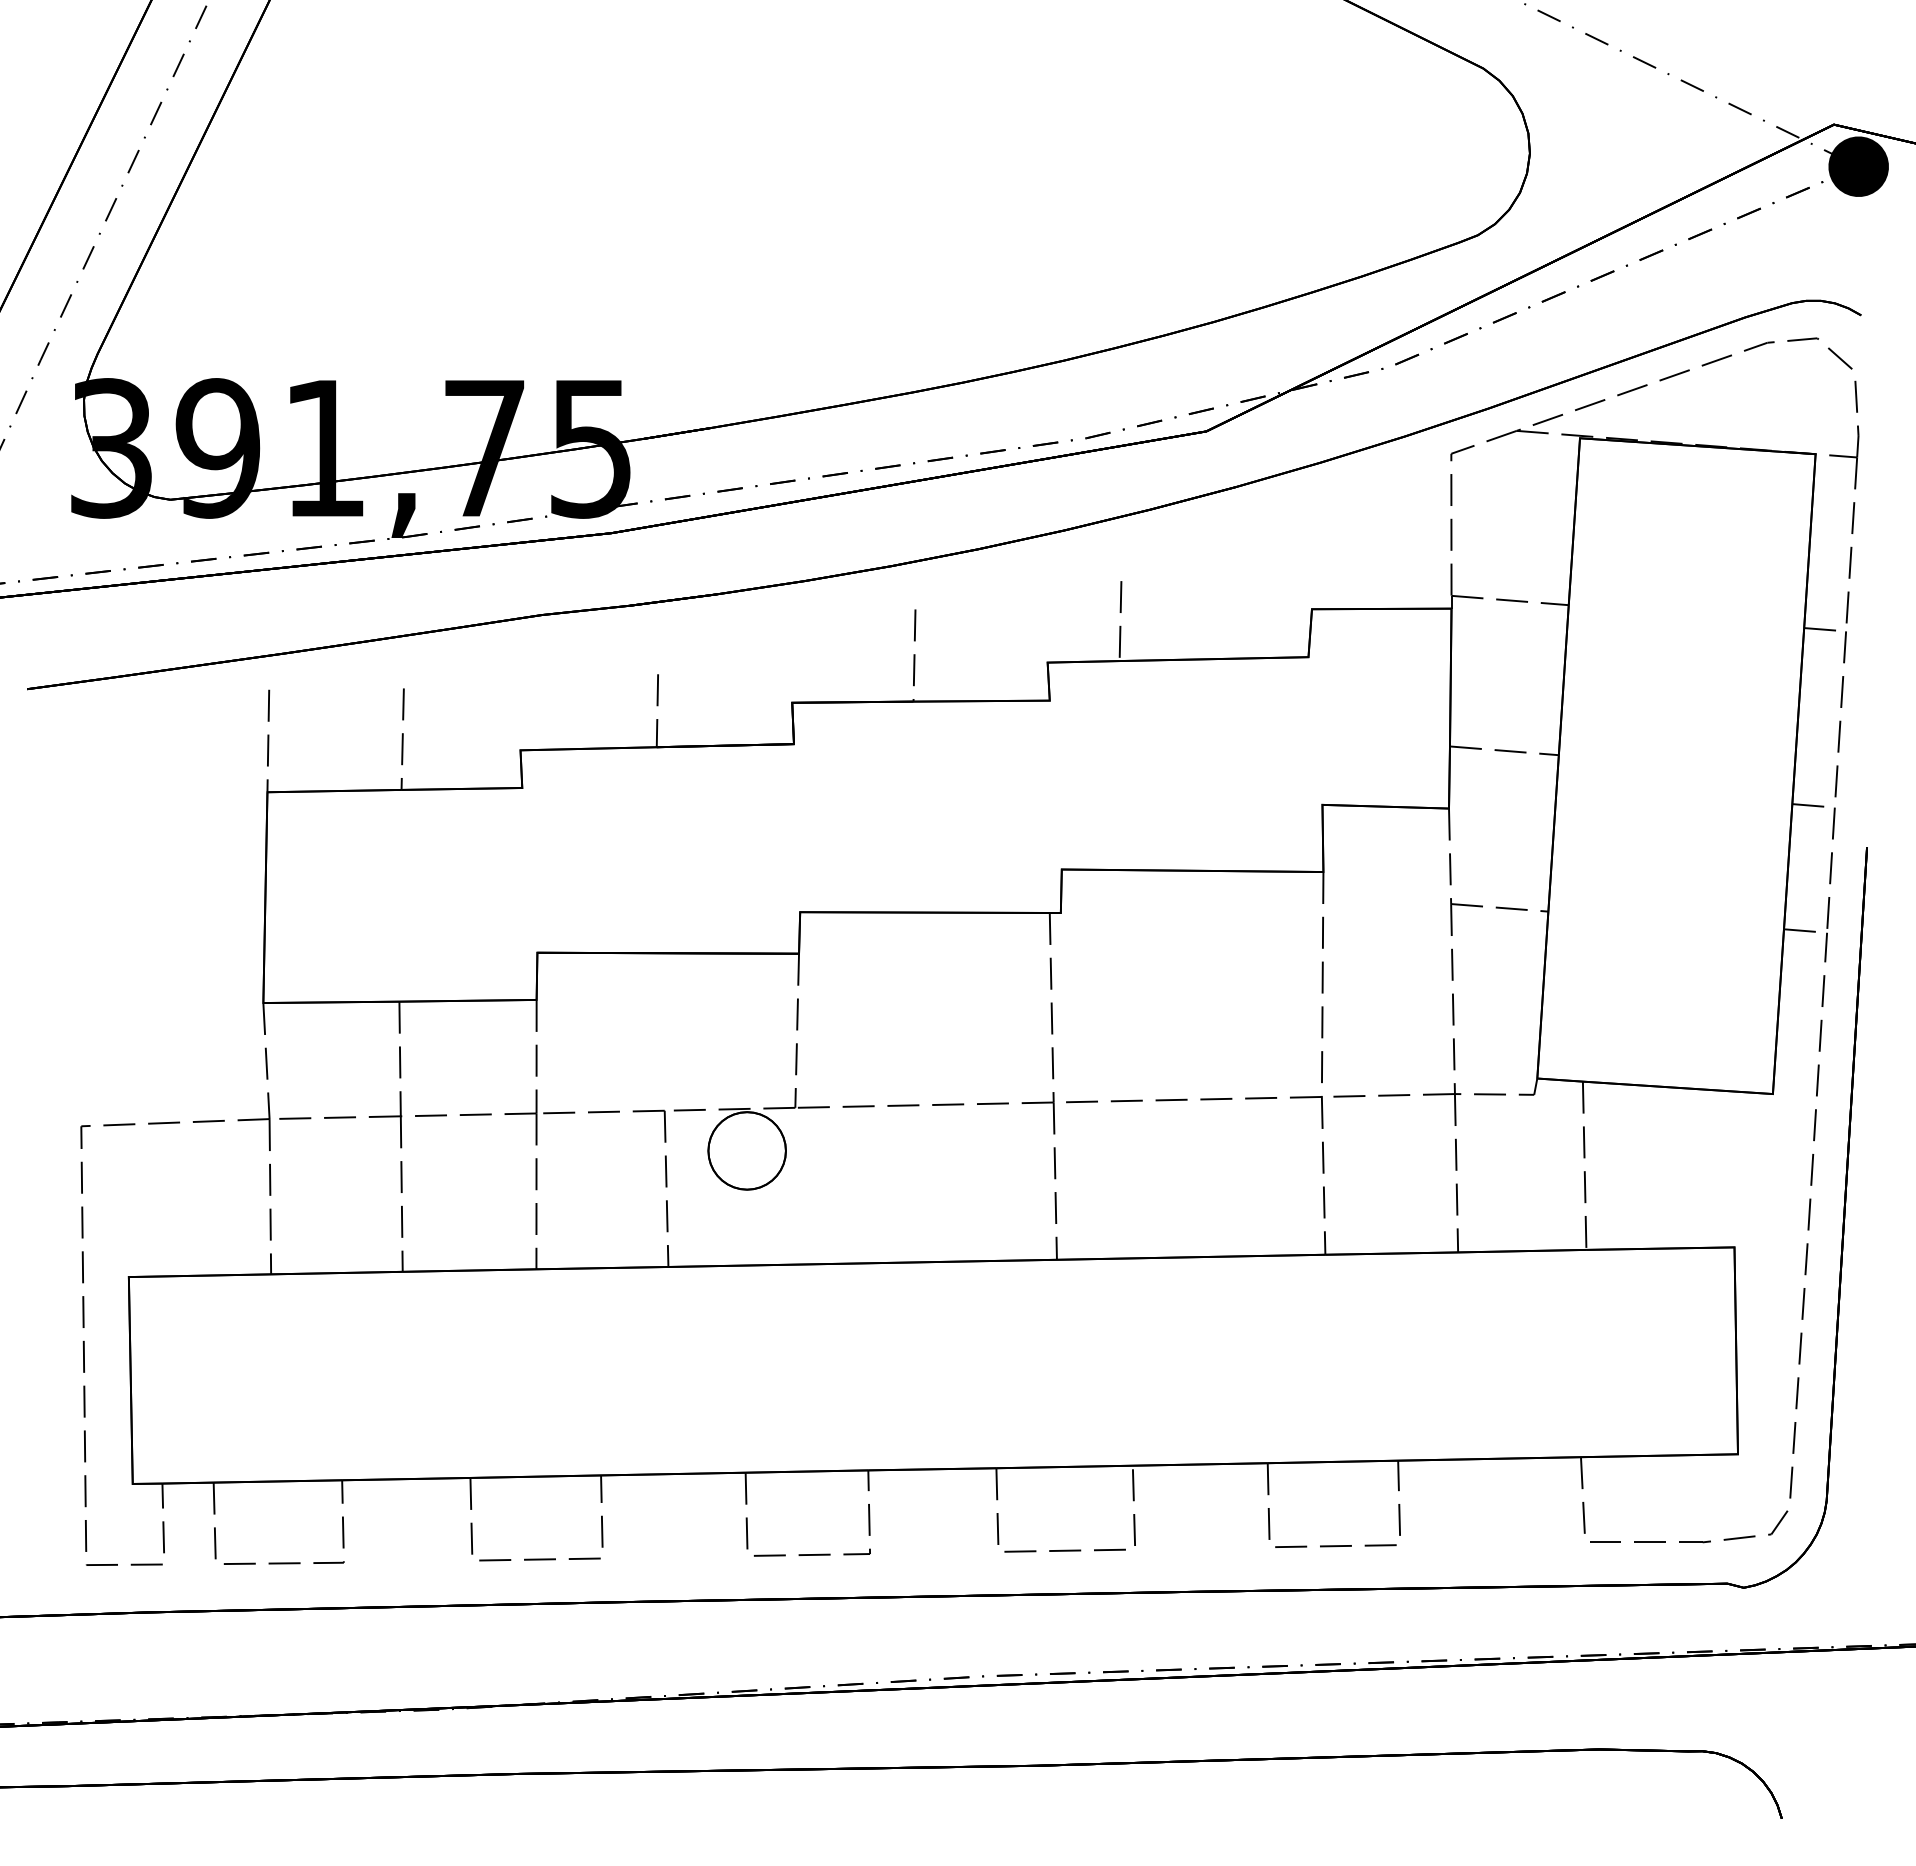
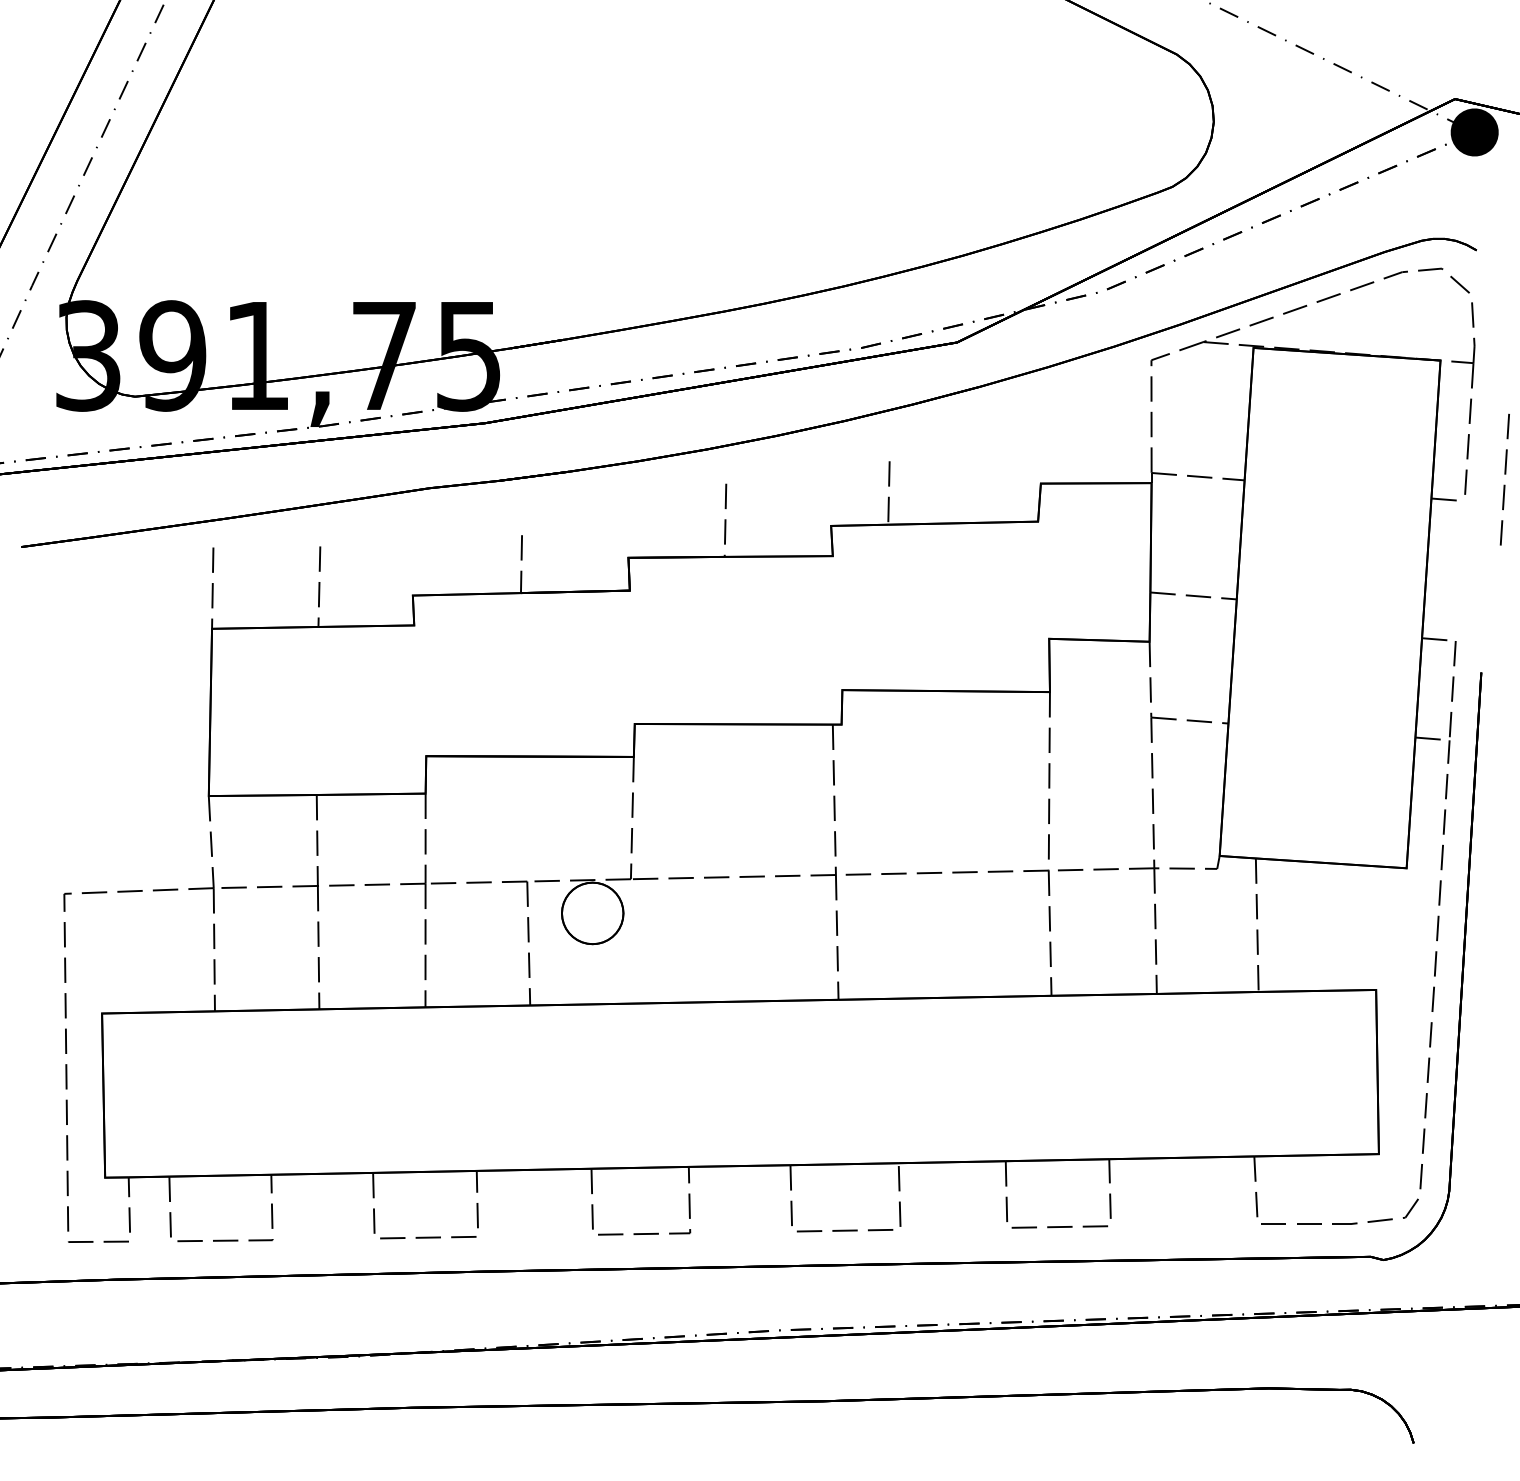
line: (1840, 720) -> (1504, 484), moved

